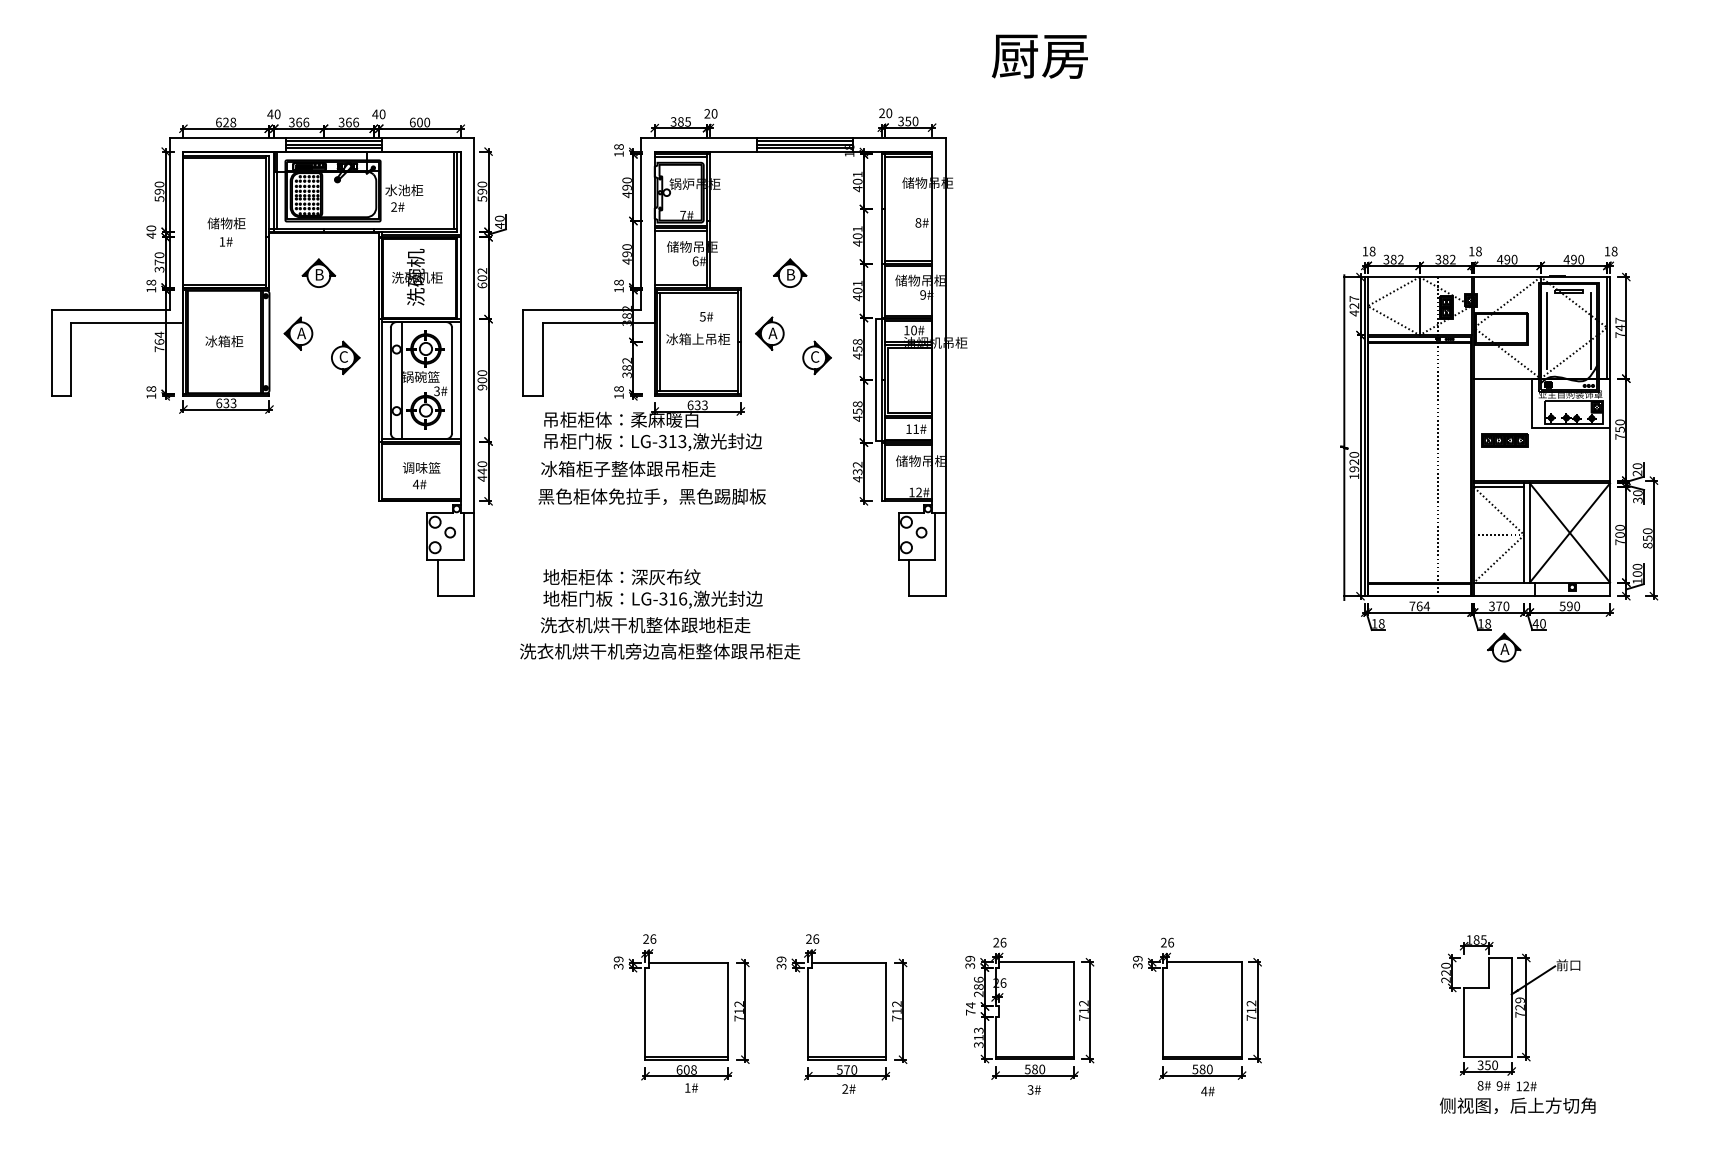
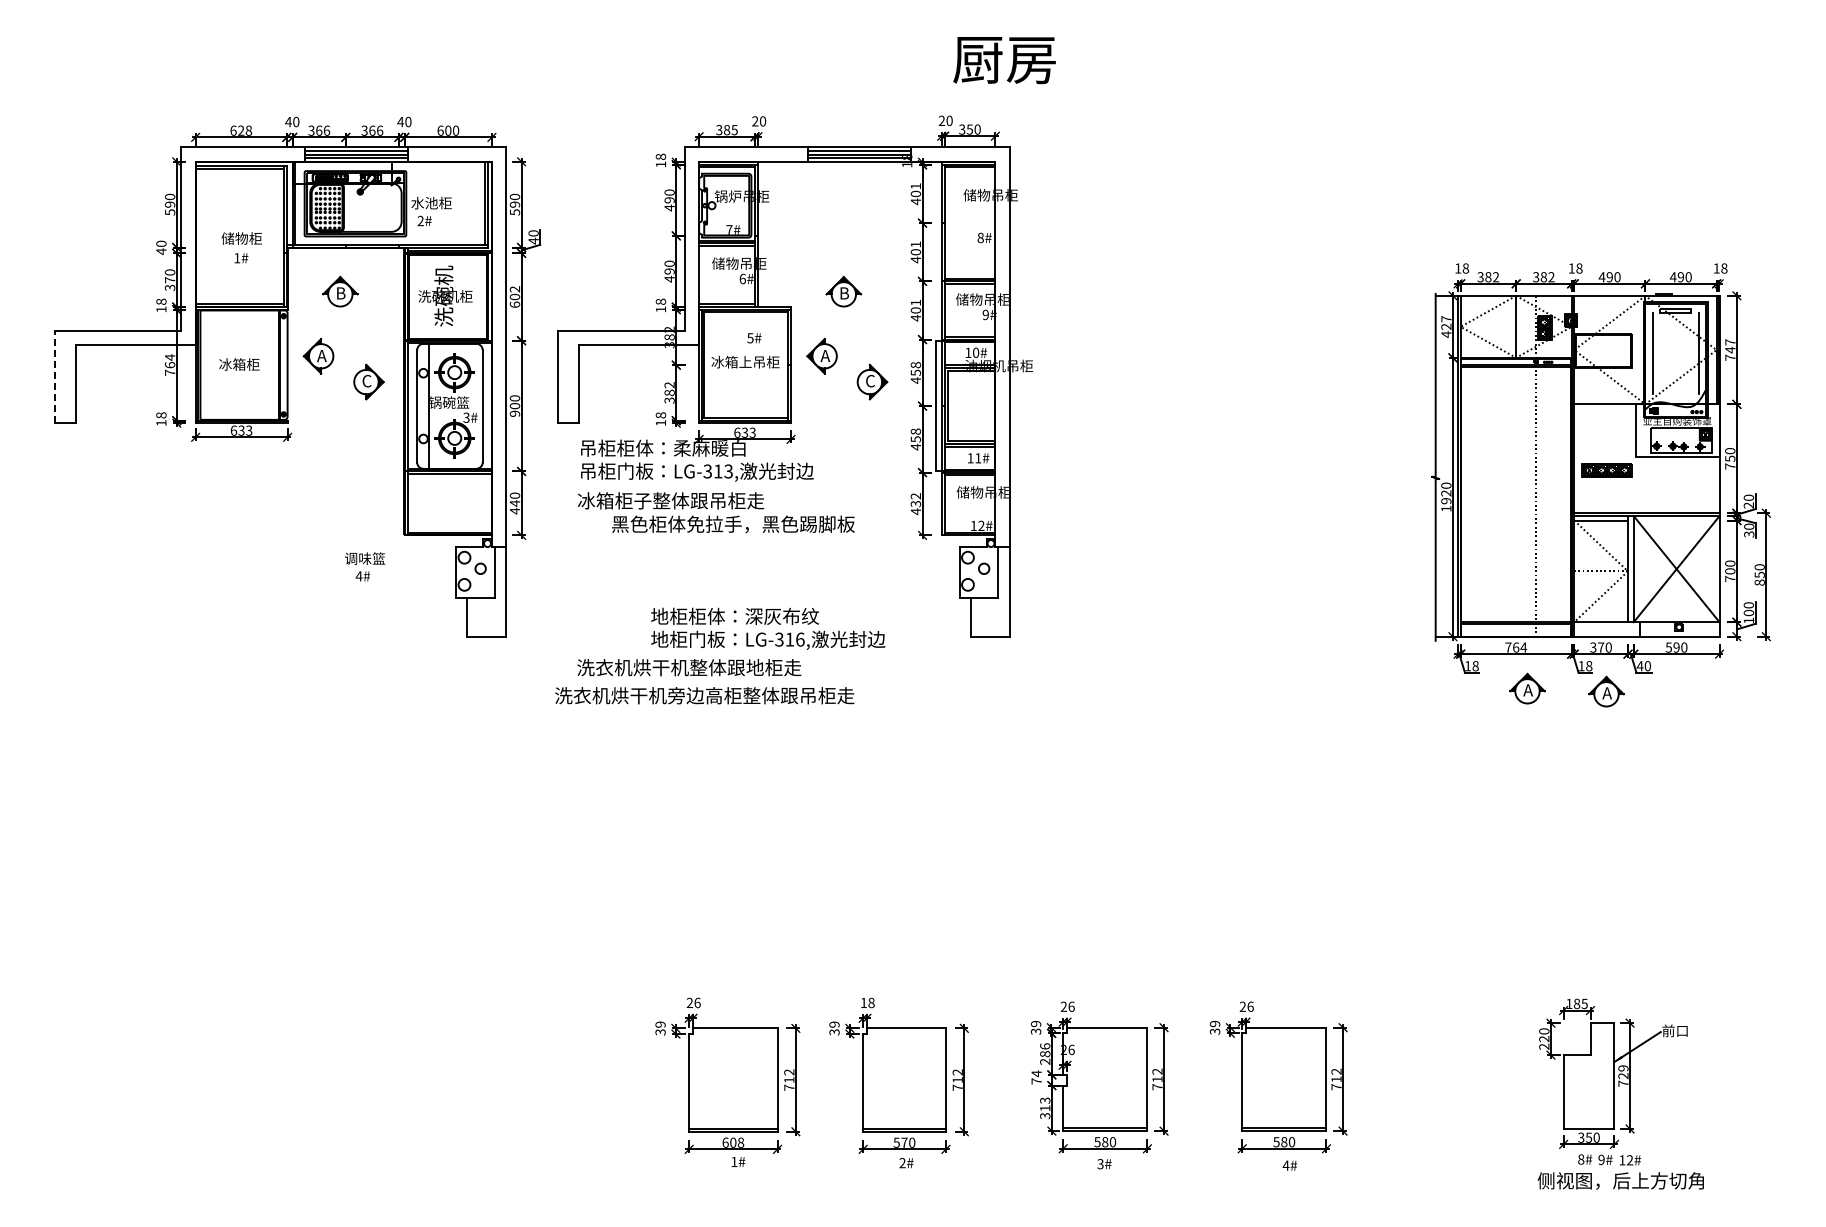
text: (1039, 56) -> (1004, 60), moved
line: (51, 352) -> (54, 376), solid -> dashed
text: (422, 475) -> (365, 566), moved
text: (652, 496) -> (733, 524), moved
text: (653, 588) -> (768, 628), moved
part: (1430, 644) -> (1527, 688), added
text: (812, 938) -> (867, 1002), 26 -> 18

